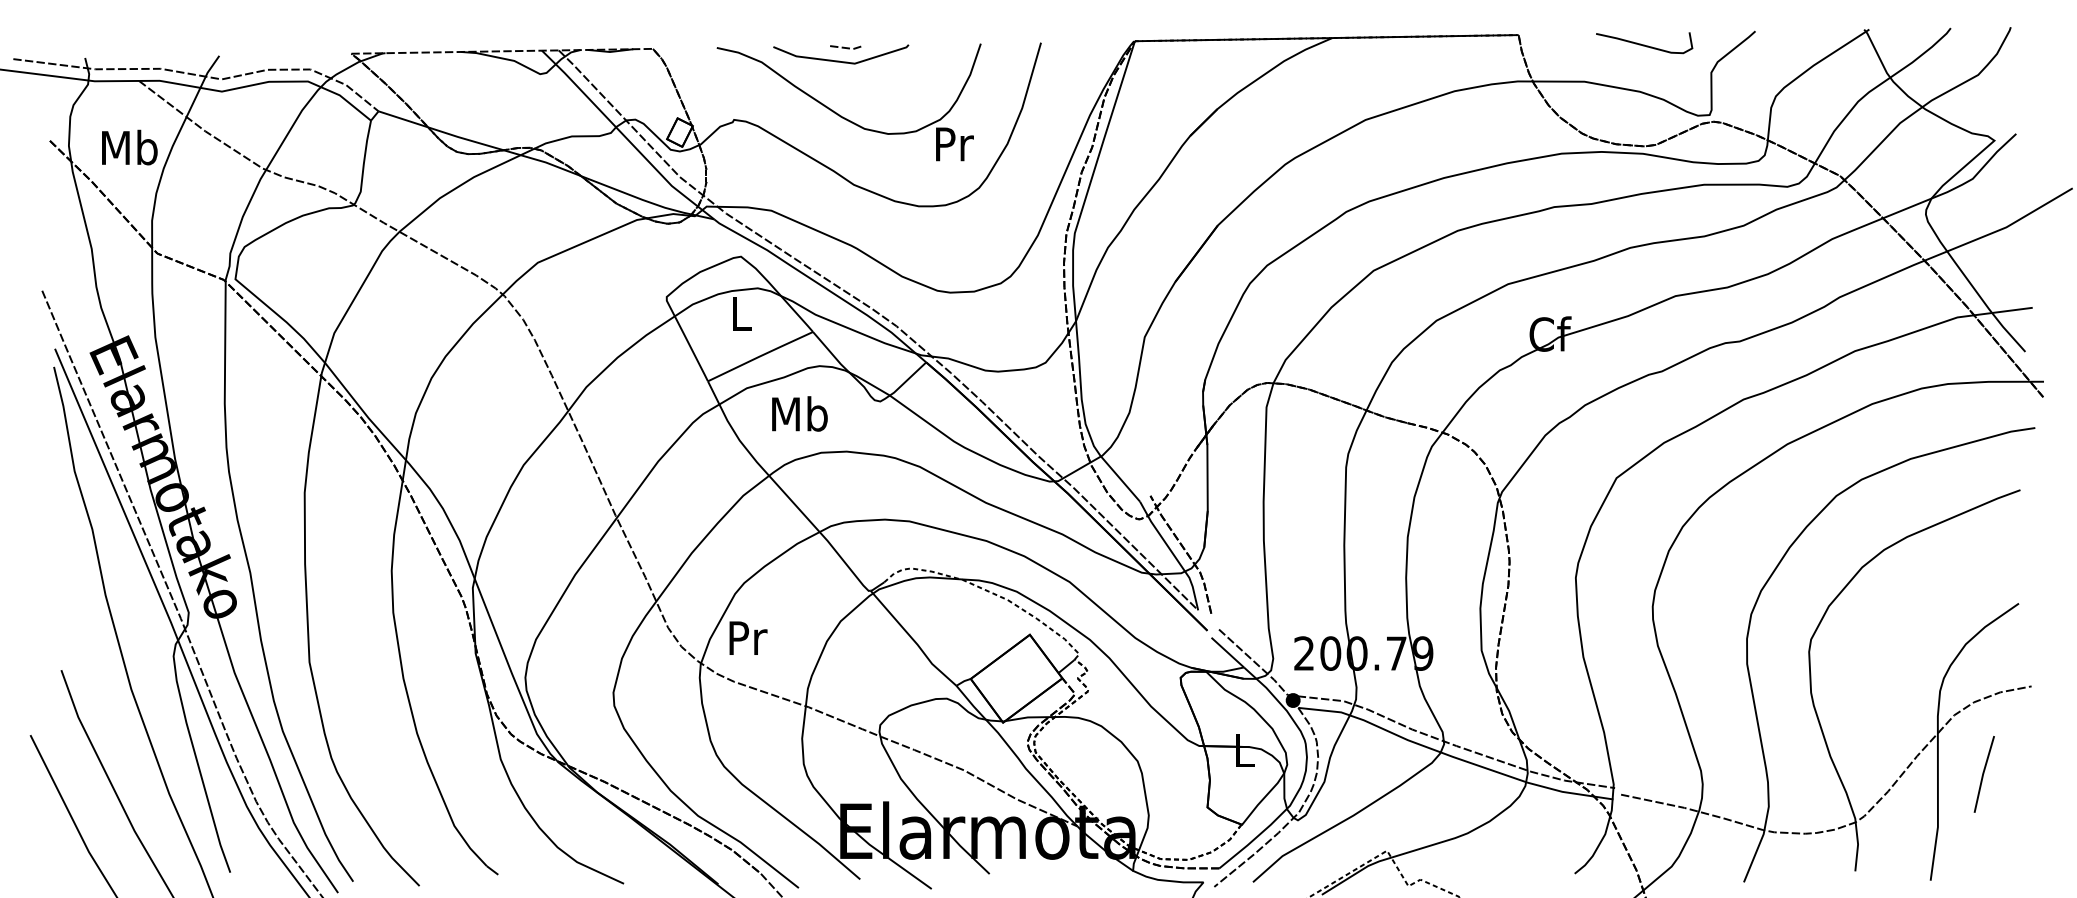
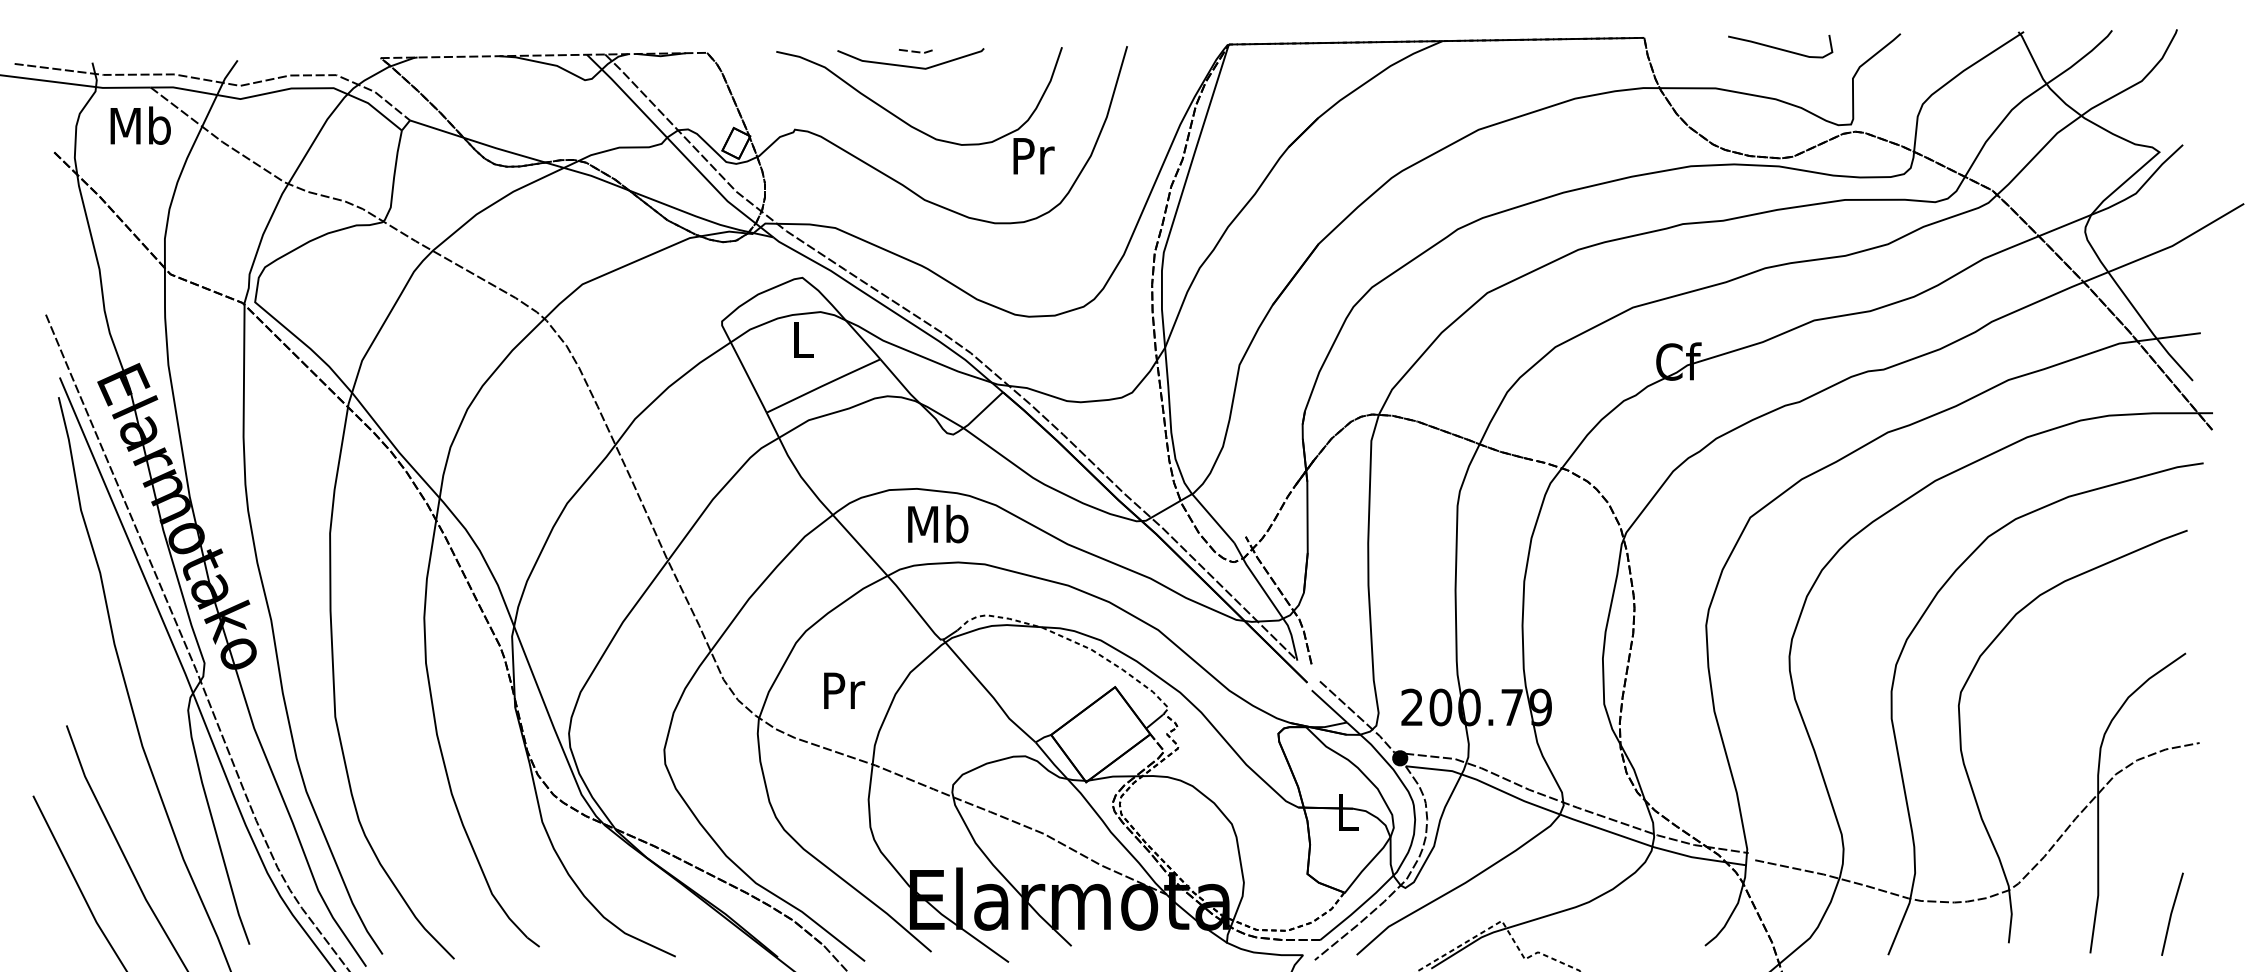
text: (129, 147) -> (140, 125), moved
text: (800, 413) -> (938, 523), moved
text: (748, 637) -> (844, 690), moved
line: (1984, 773) -> (2172, 913), moved

